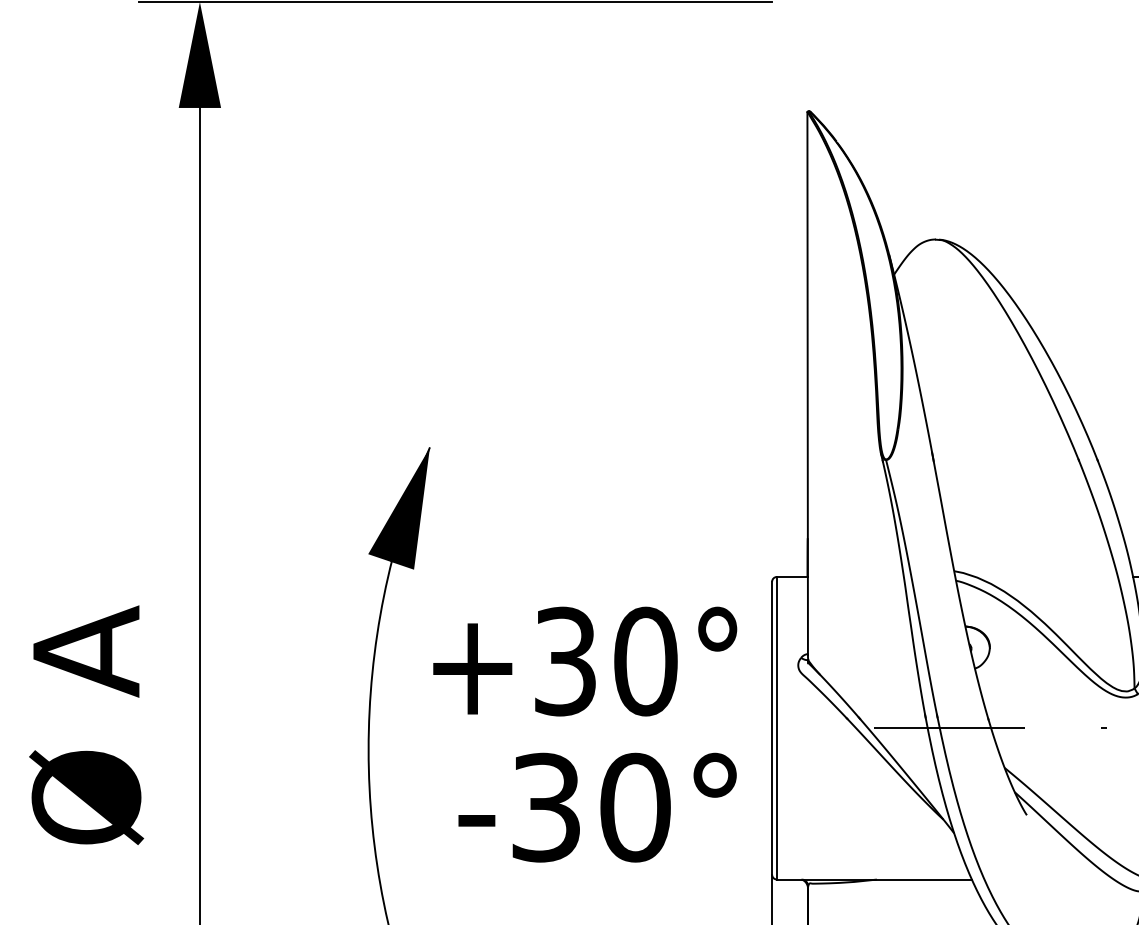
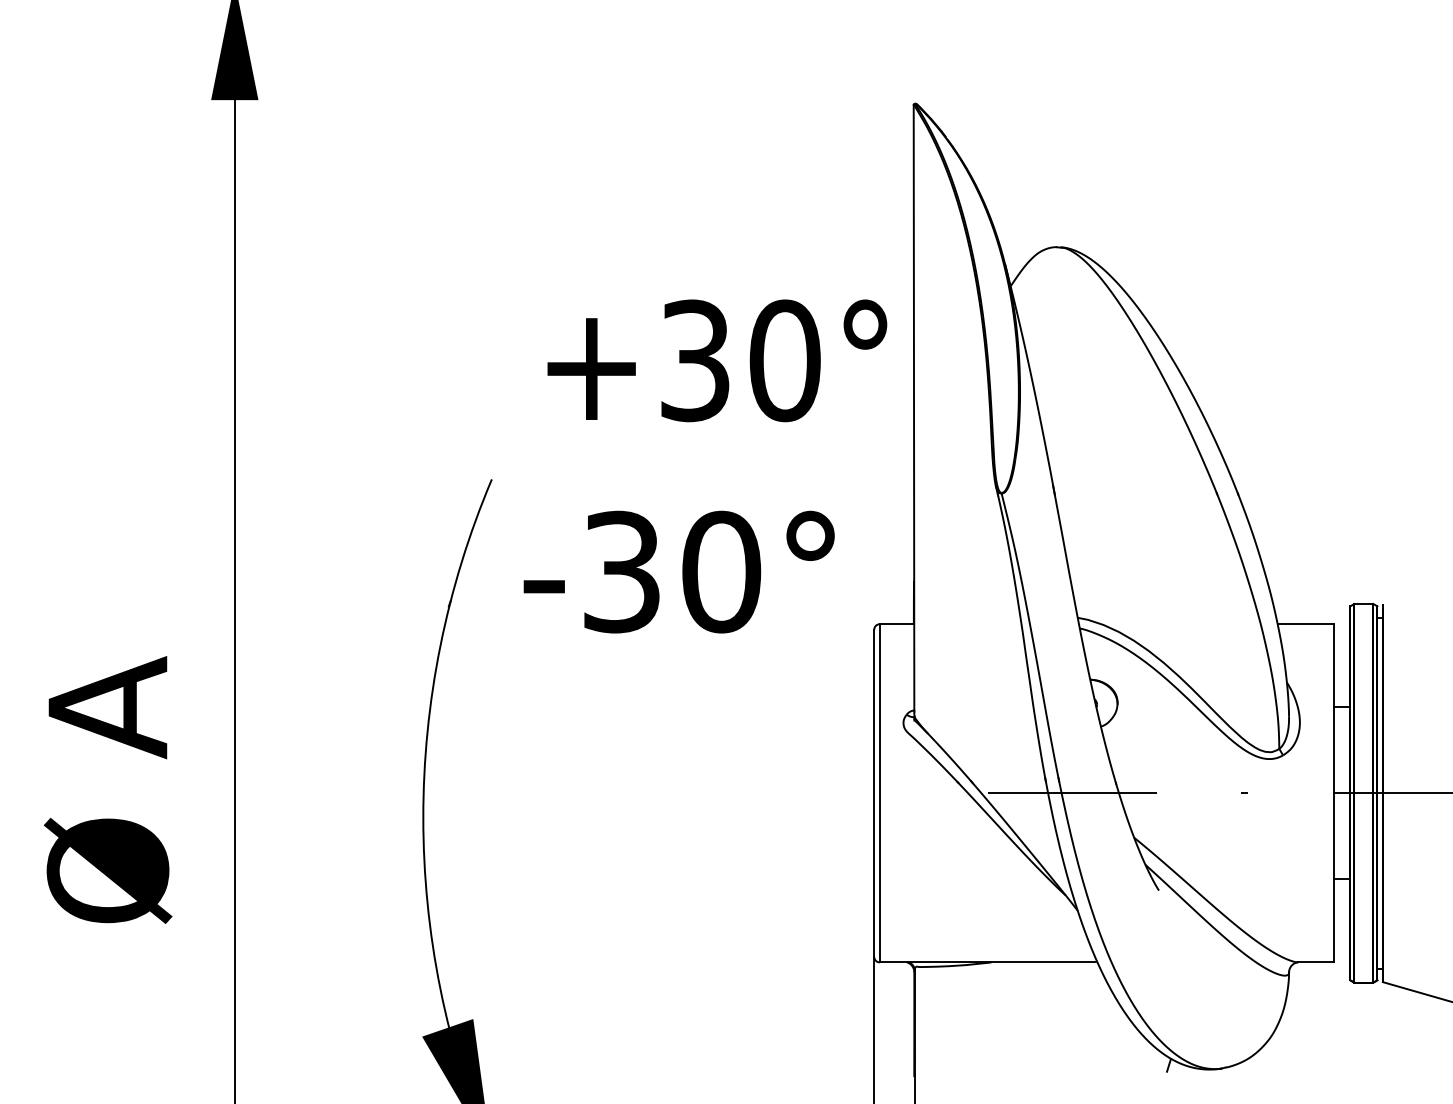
fill: (398, 508) -> (456, 547), removed
text: (585, 661) -> (717, 360), moved
text: (596, 807) -> (678, 571), moved

